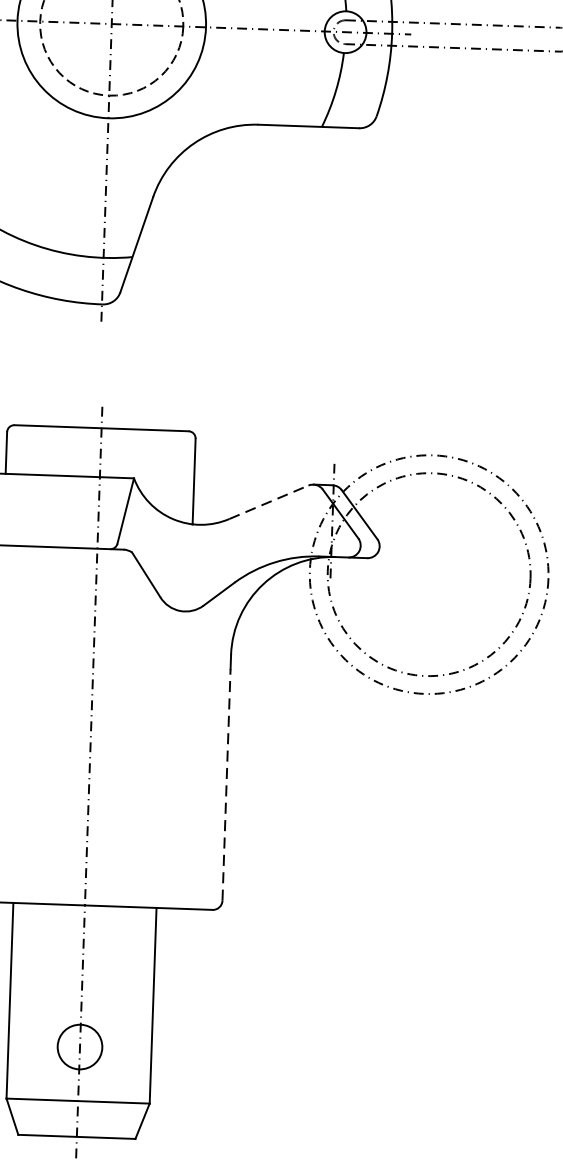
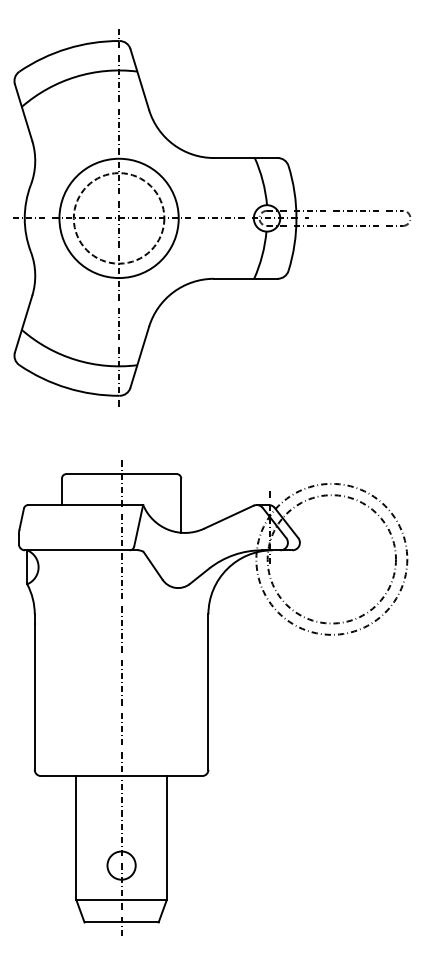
line: (269, 501) -> (229, 516), dashed -> solid
line: (226, 784) -> (208, 696), dashed -> solid

